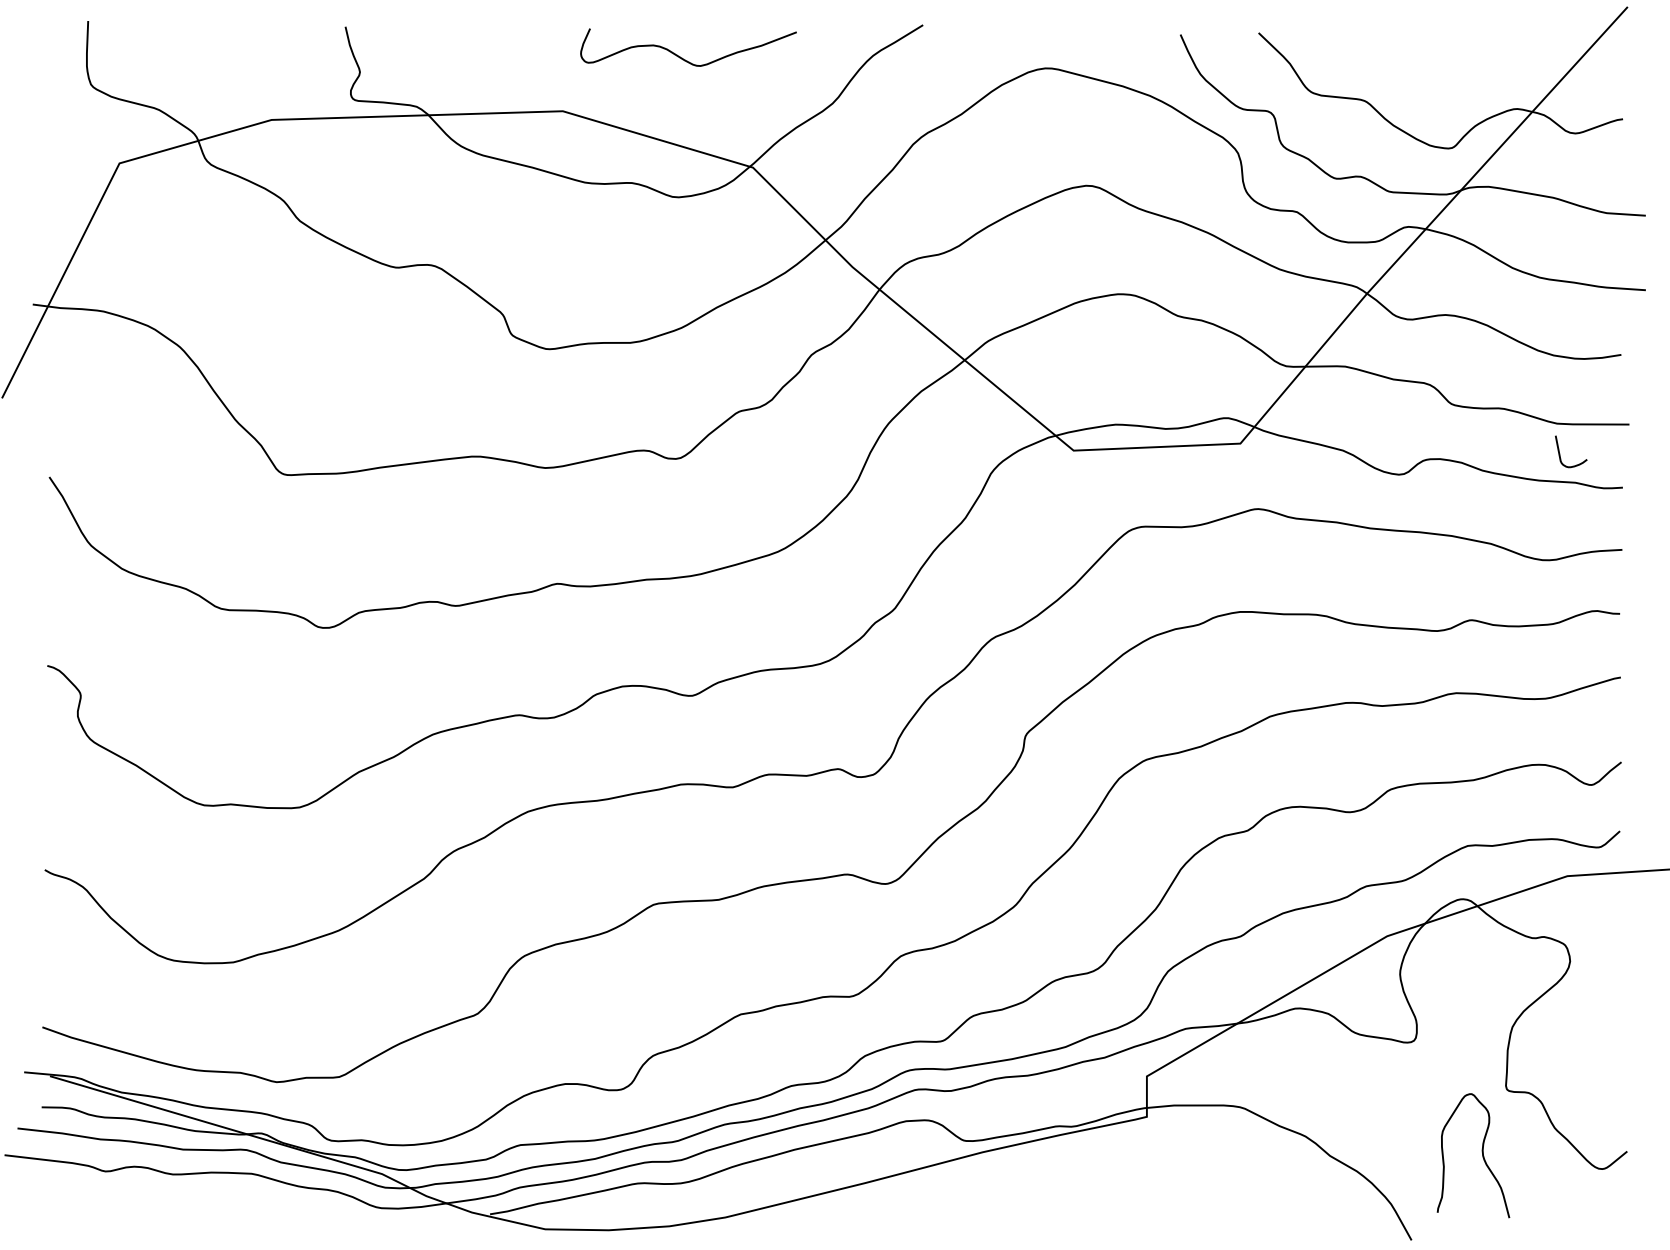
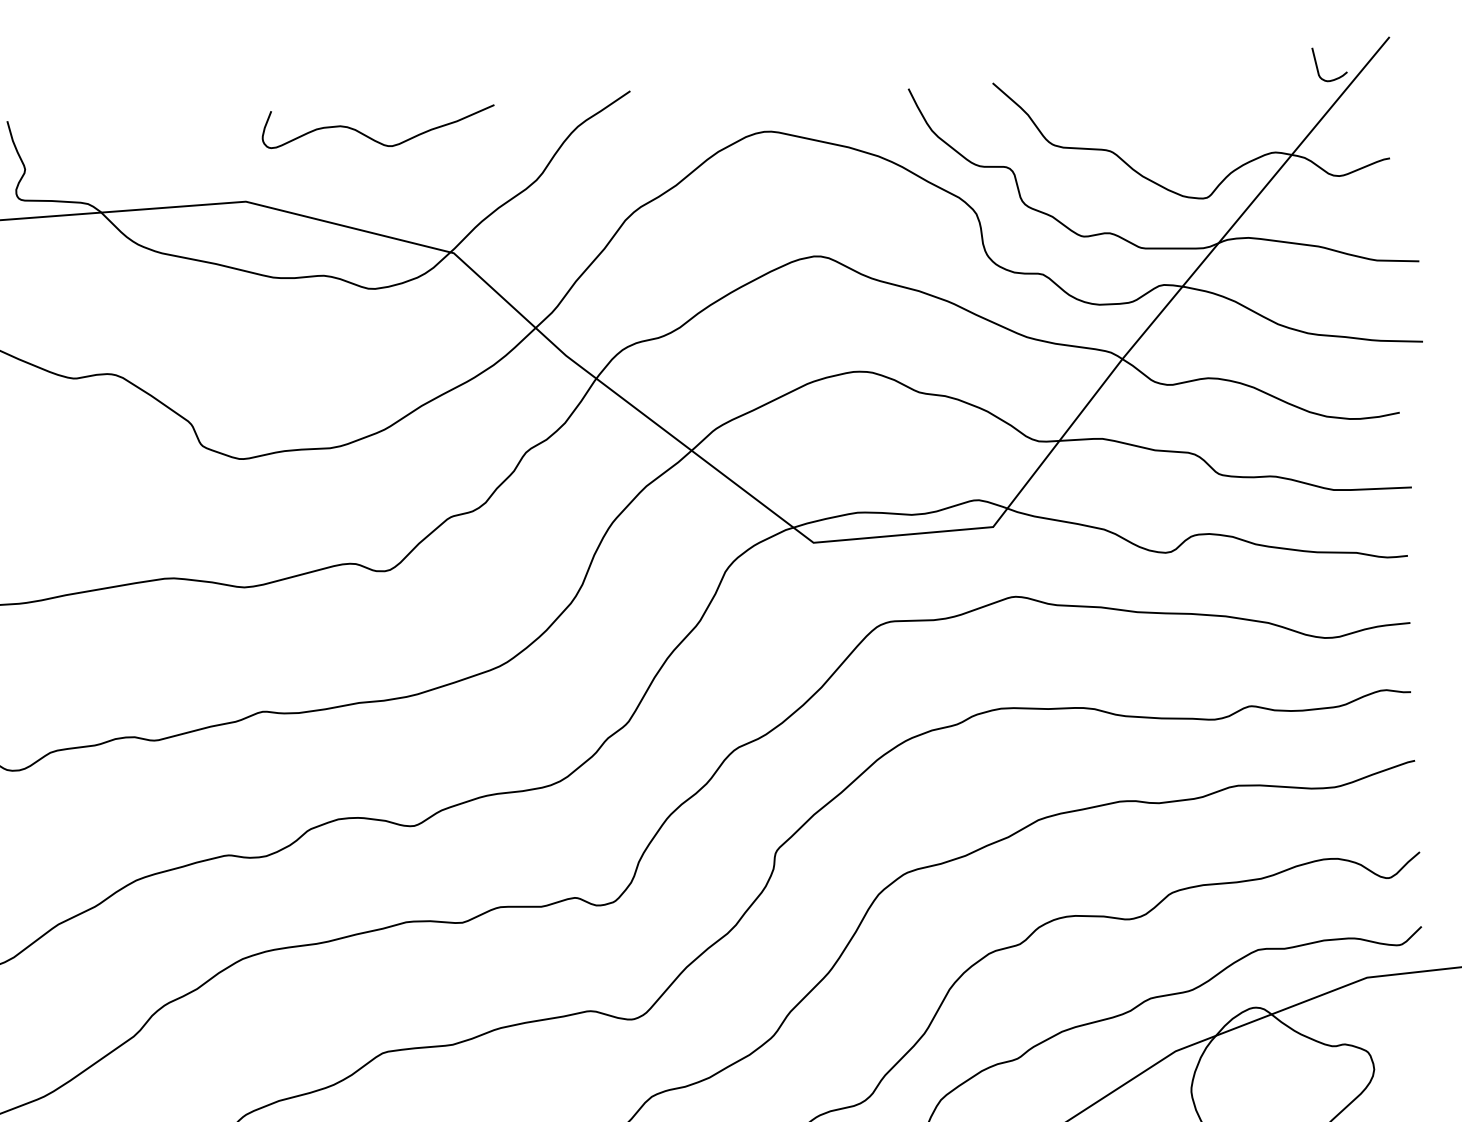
curve: (1560, 453) -> (1318, 66), moved

